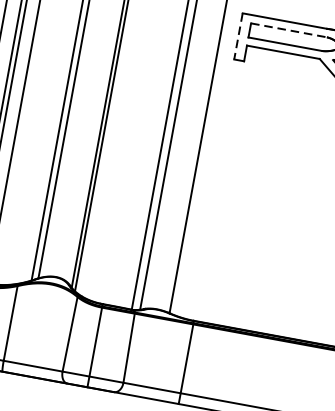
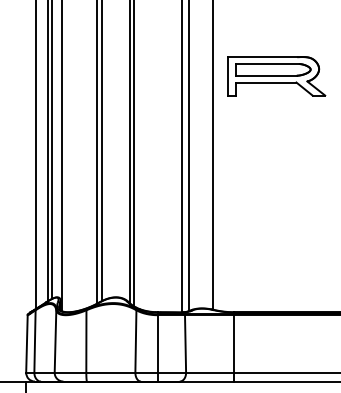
line: (289, 30) -> (267, 64), dashed -> solid
line: (238, 36) -> (227, 76), dashed -> solid

